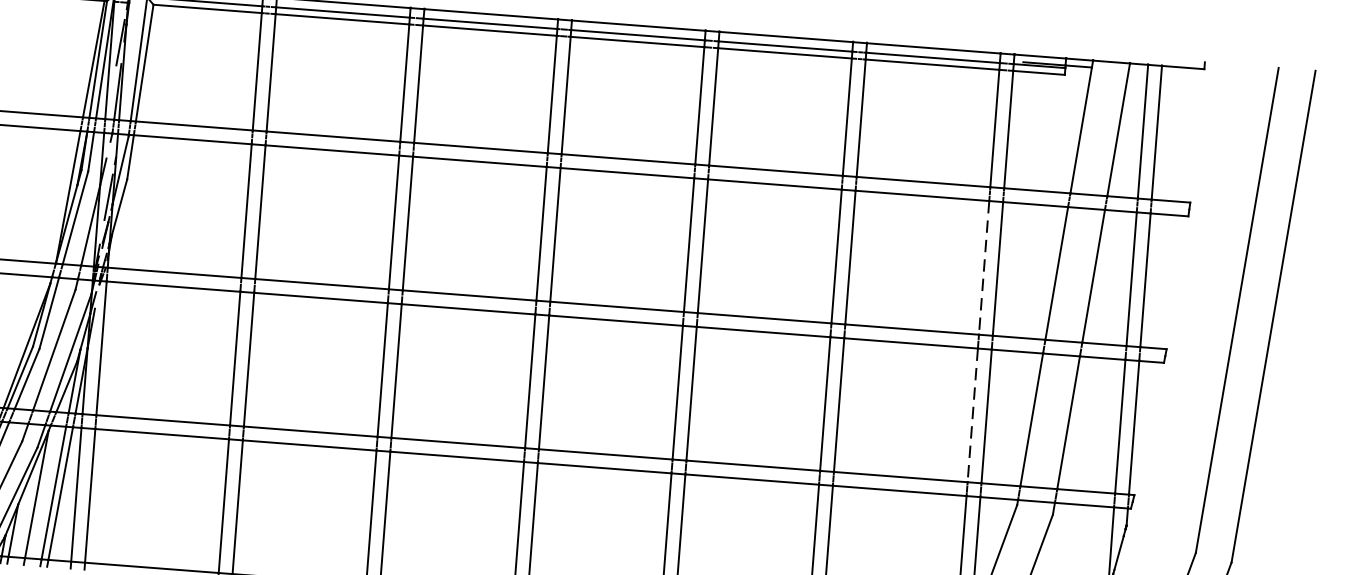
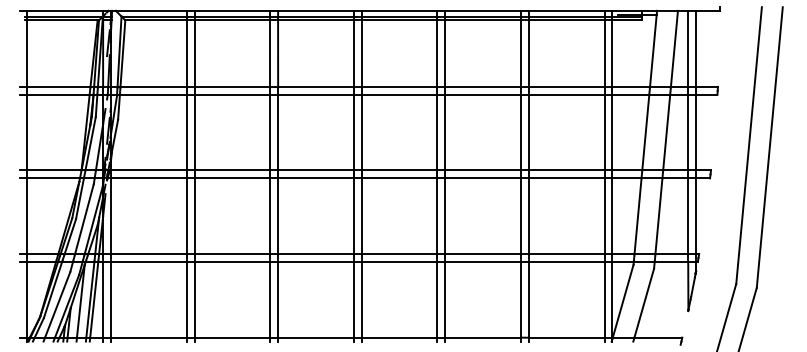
line: (983, 267) -> (604, 132), dashed -> solid
line: (972, 415) -> (604, 216), dashed -> solid

